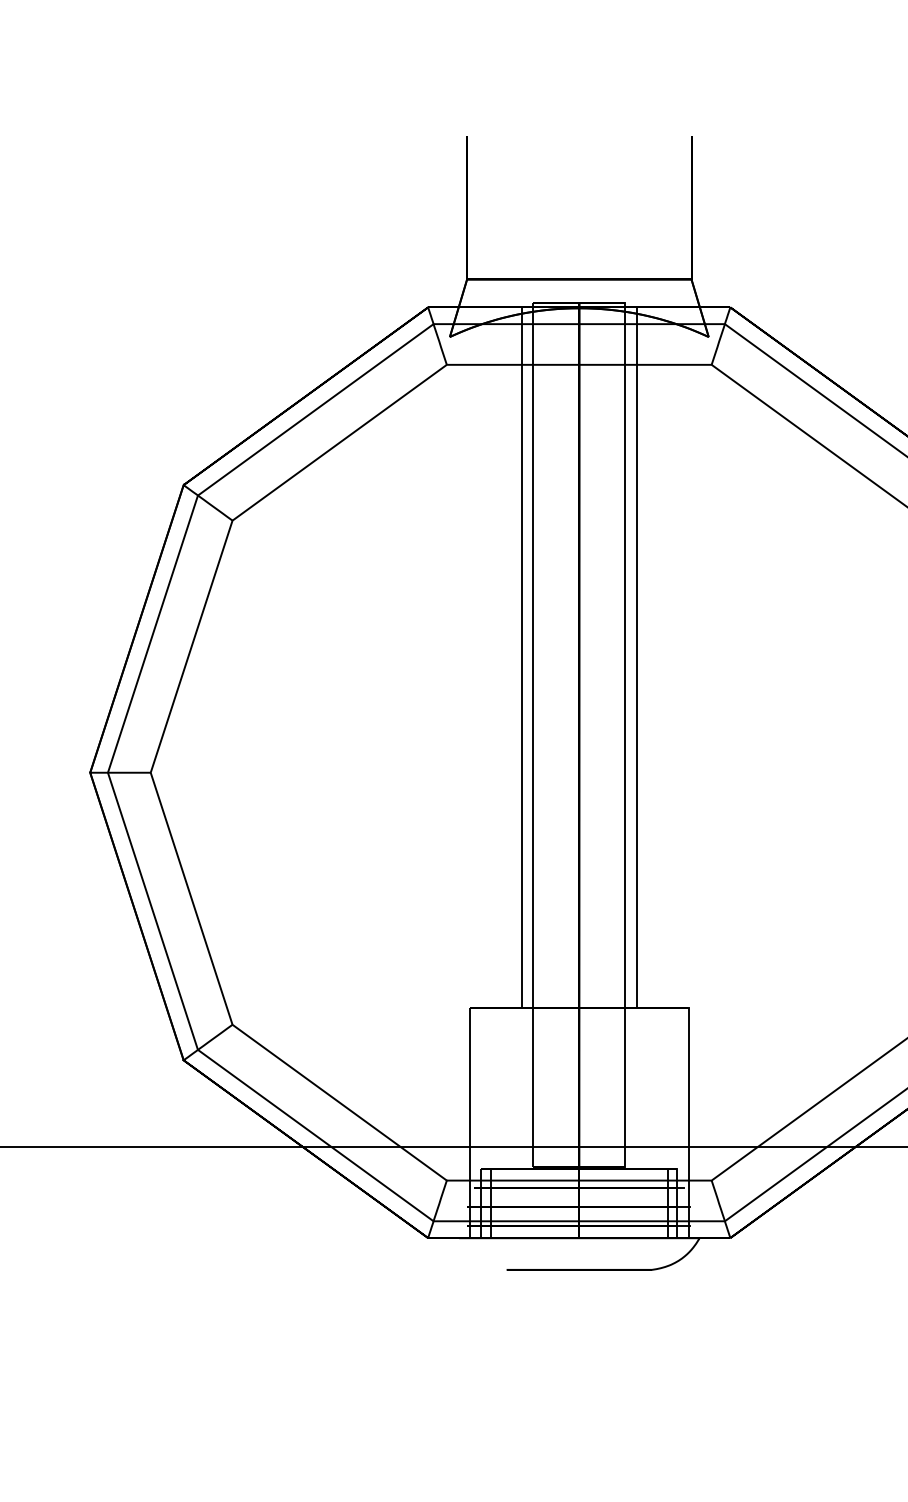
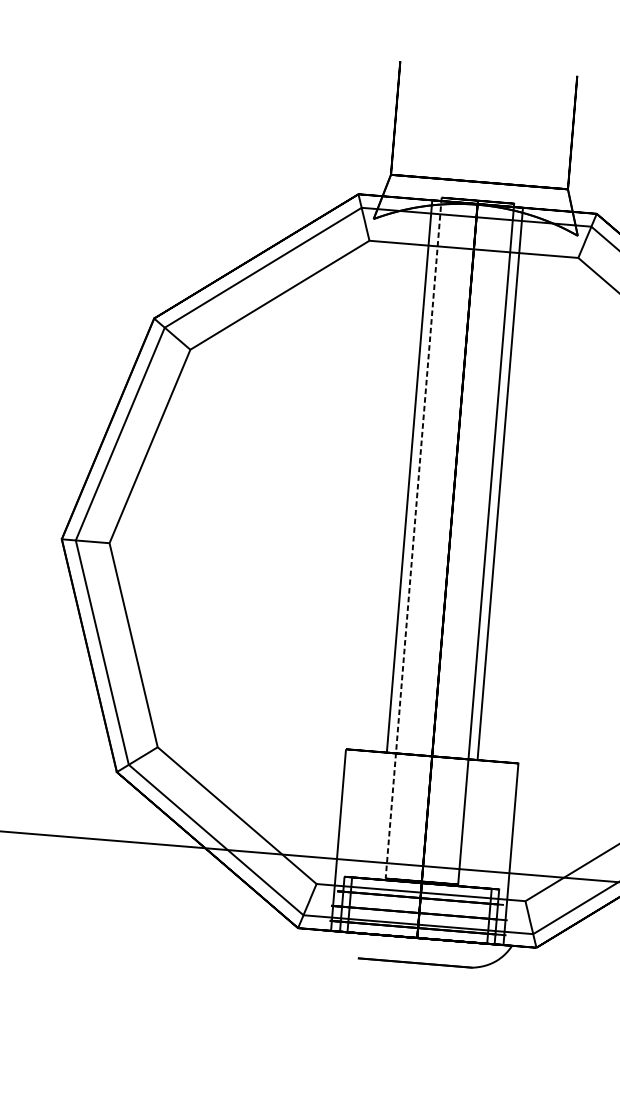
line: (533, 734) -> (413, 537), solid -> dashed

